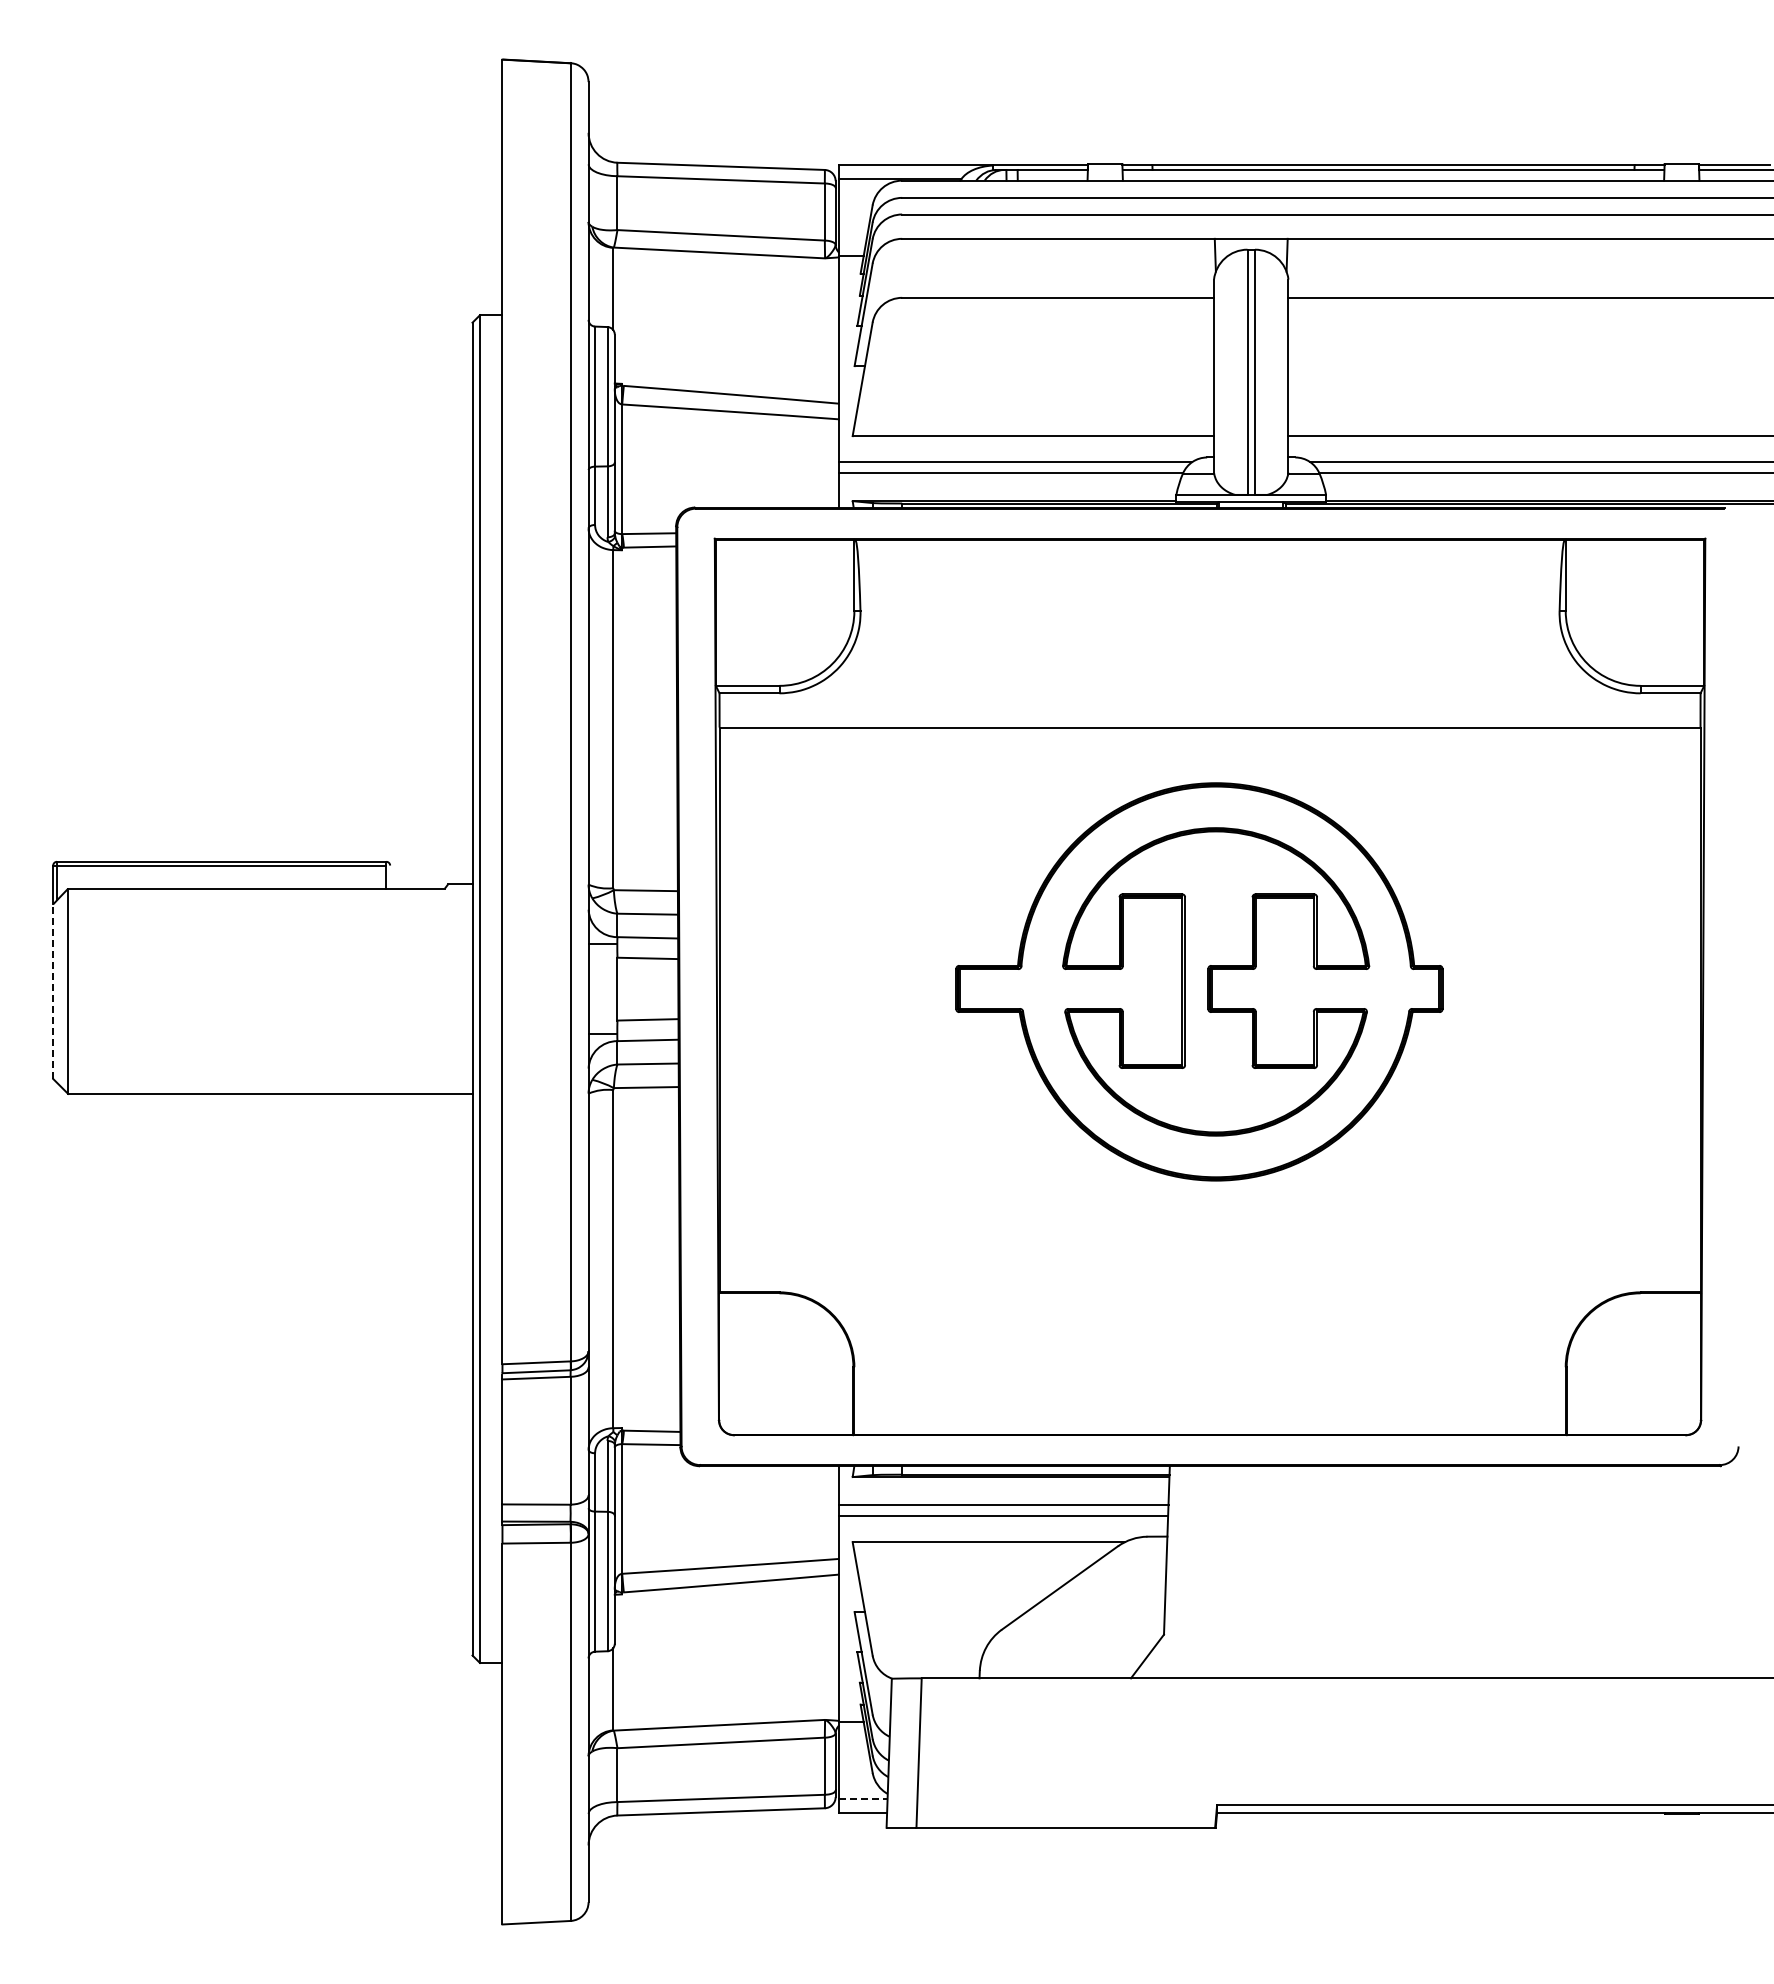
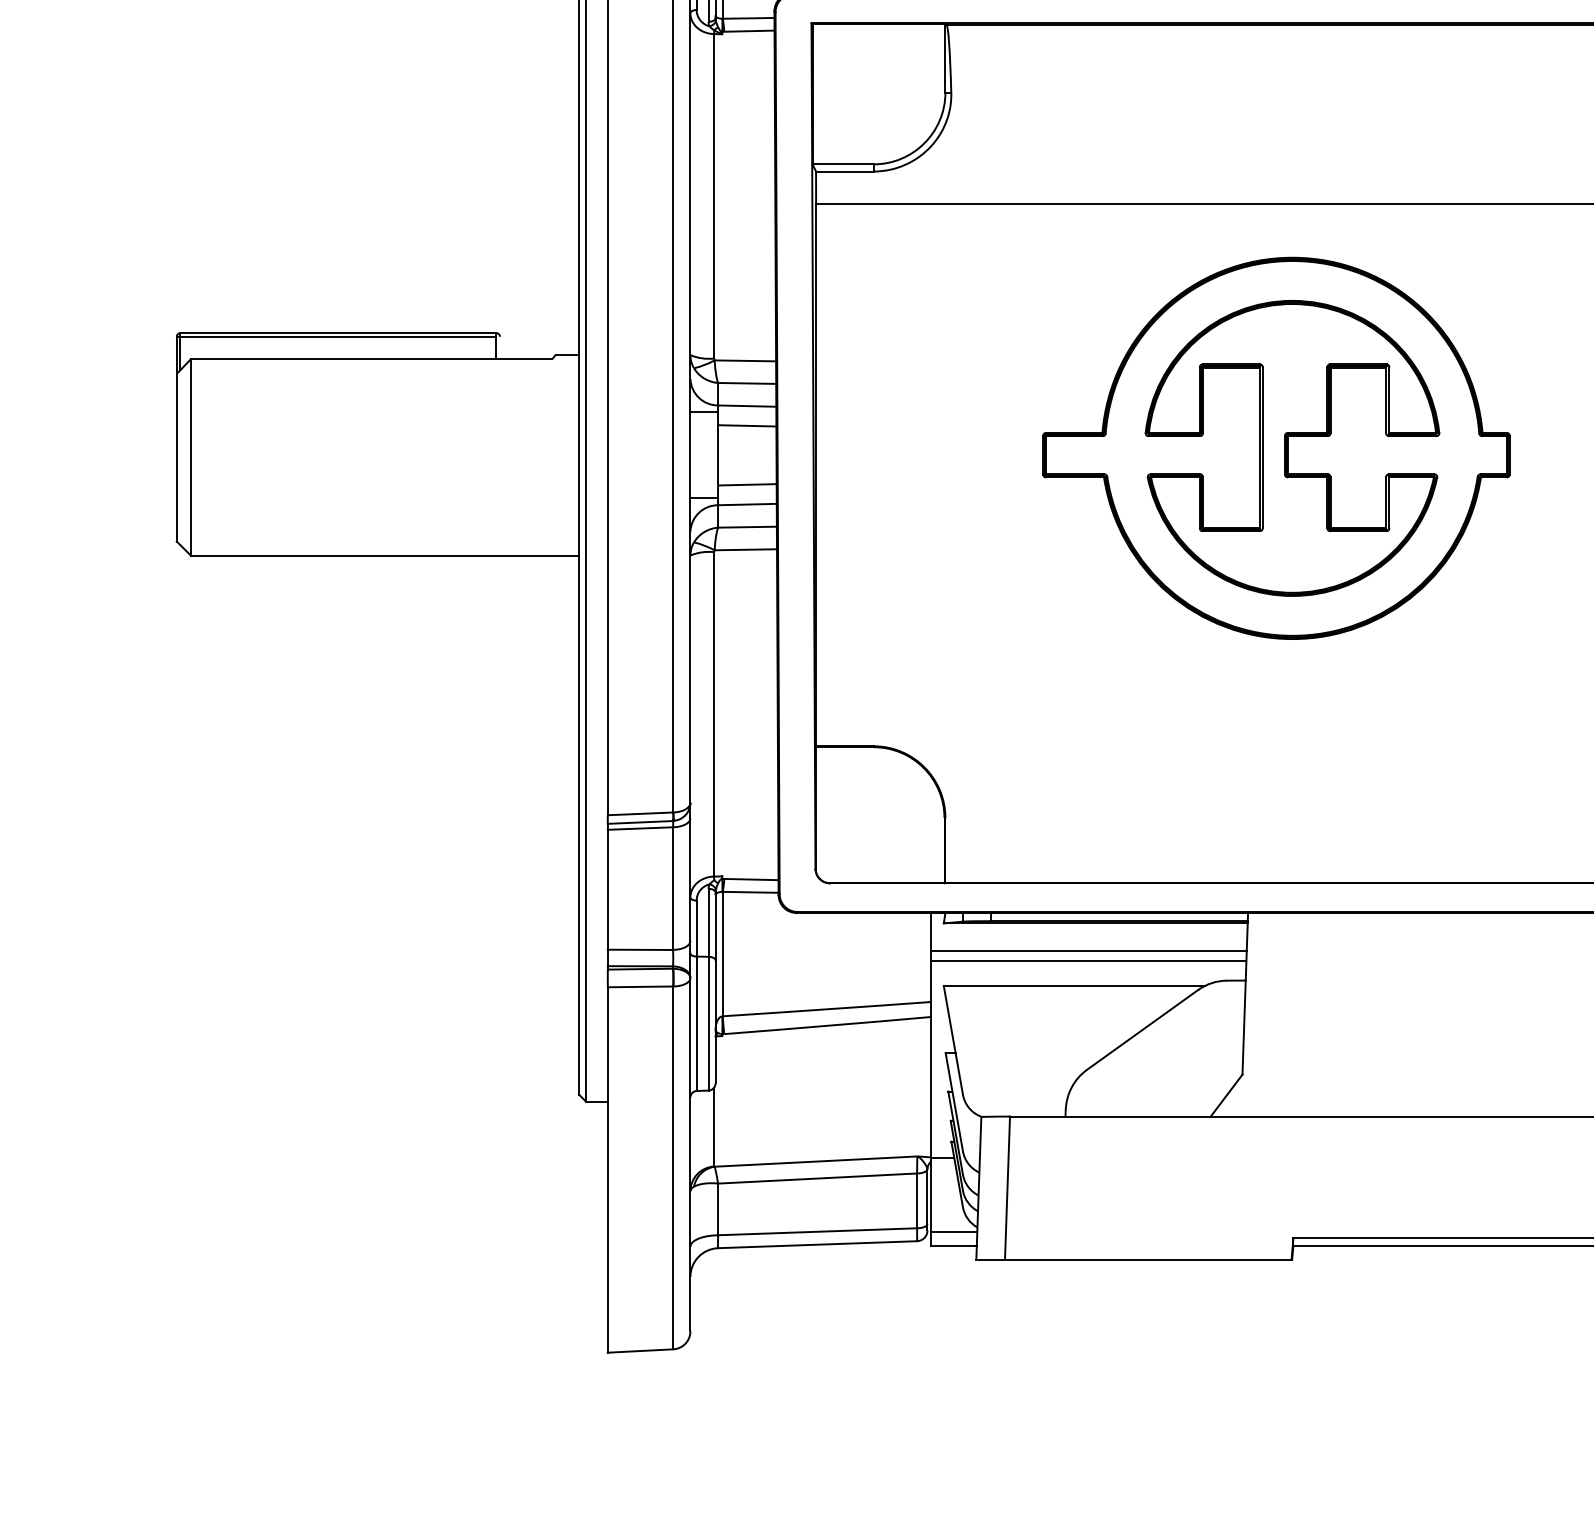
line: (53, 991) -> (177, 457), dashed -> solid
line: (864, 1798) -> (955, 1231), dashed -> solid

